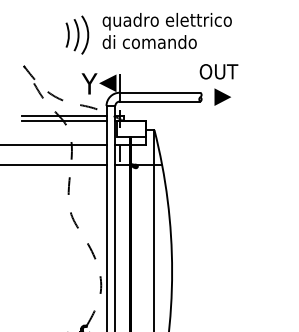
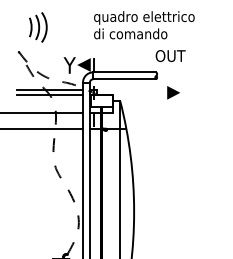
text: (167, 31) -> (144, 25), moved
part: (77, 35) -> (38, 27), moved
line: (222, 96) -> (173, 92), moved

